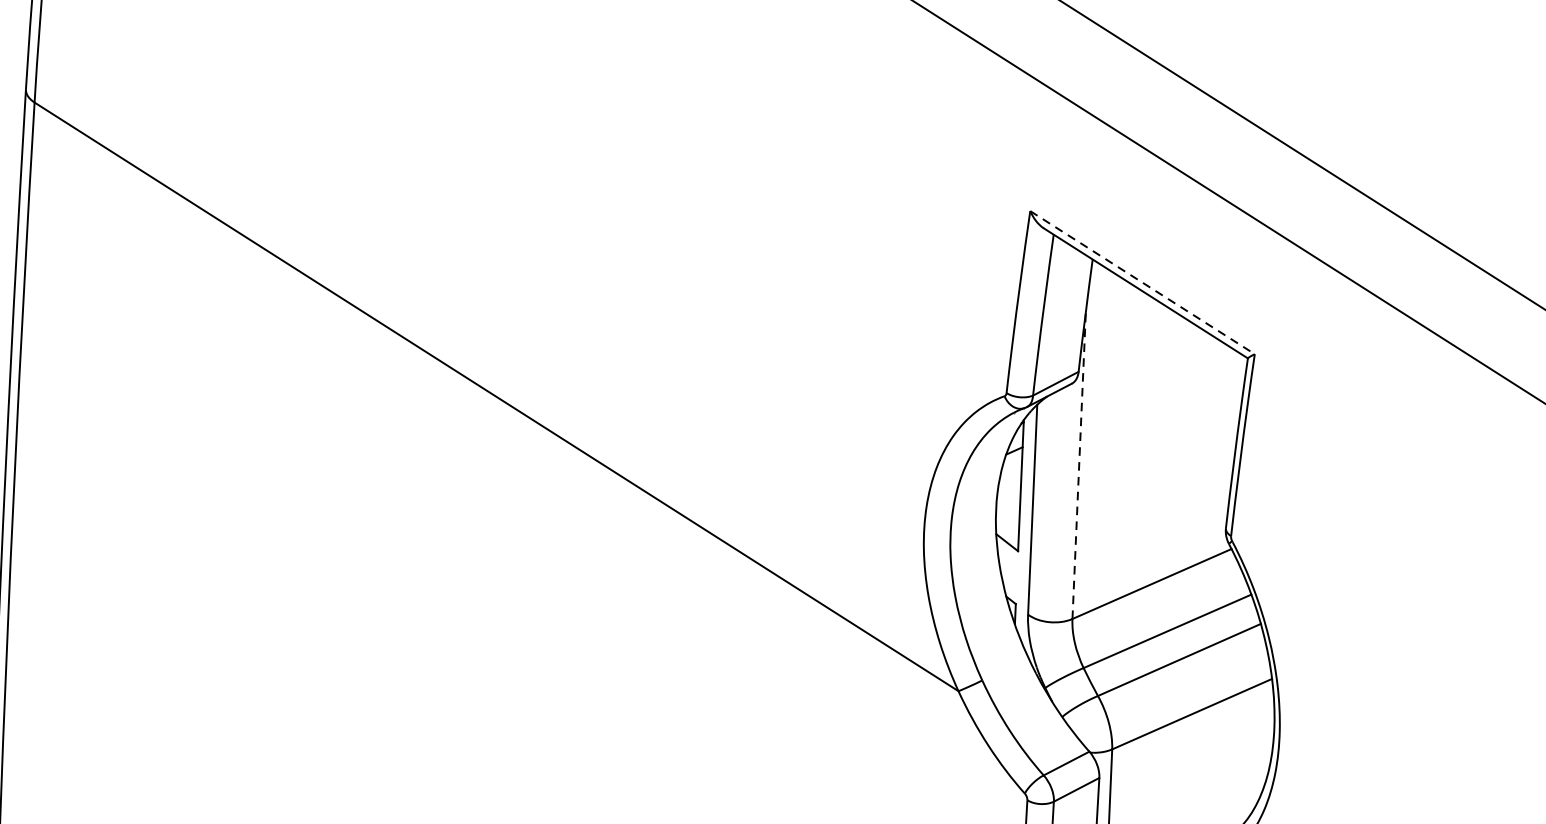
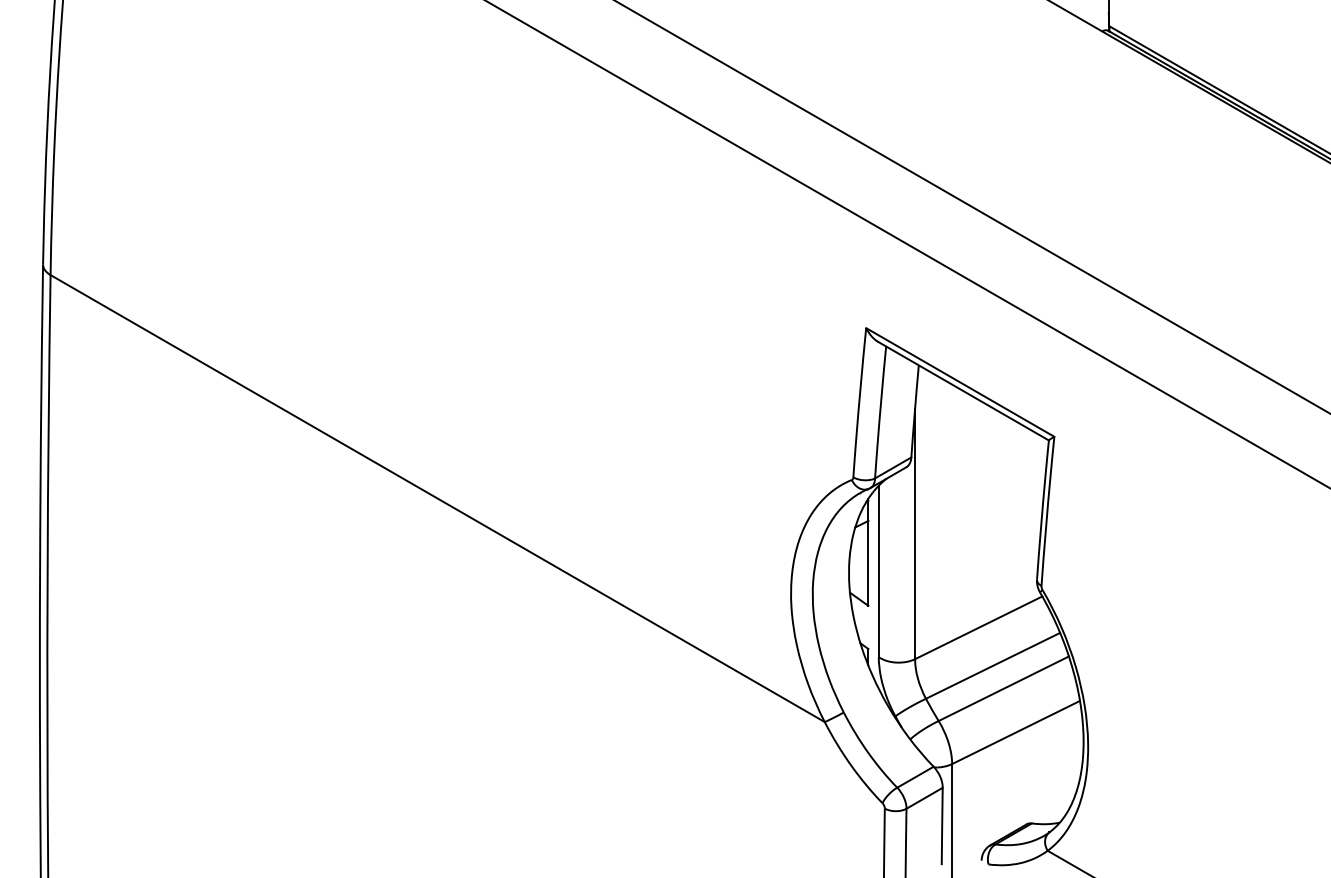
line: (1142, 282) -> (960, 382), dashed -> solid
line: (1079, 465) -> (915, 533), dashed -> solid

